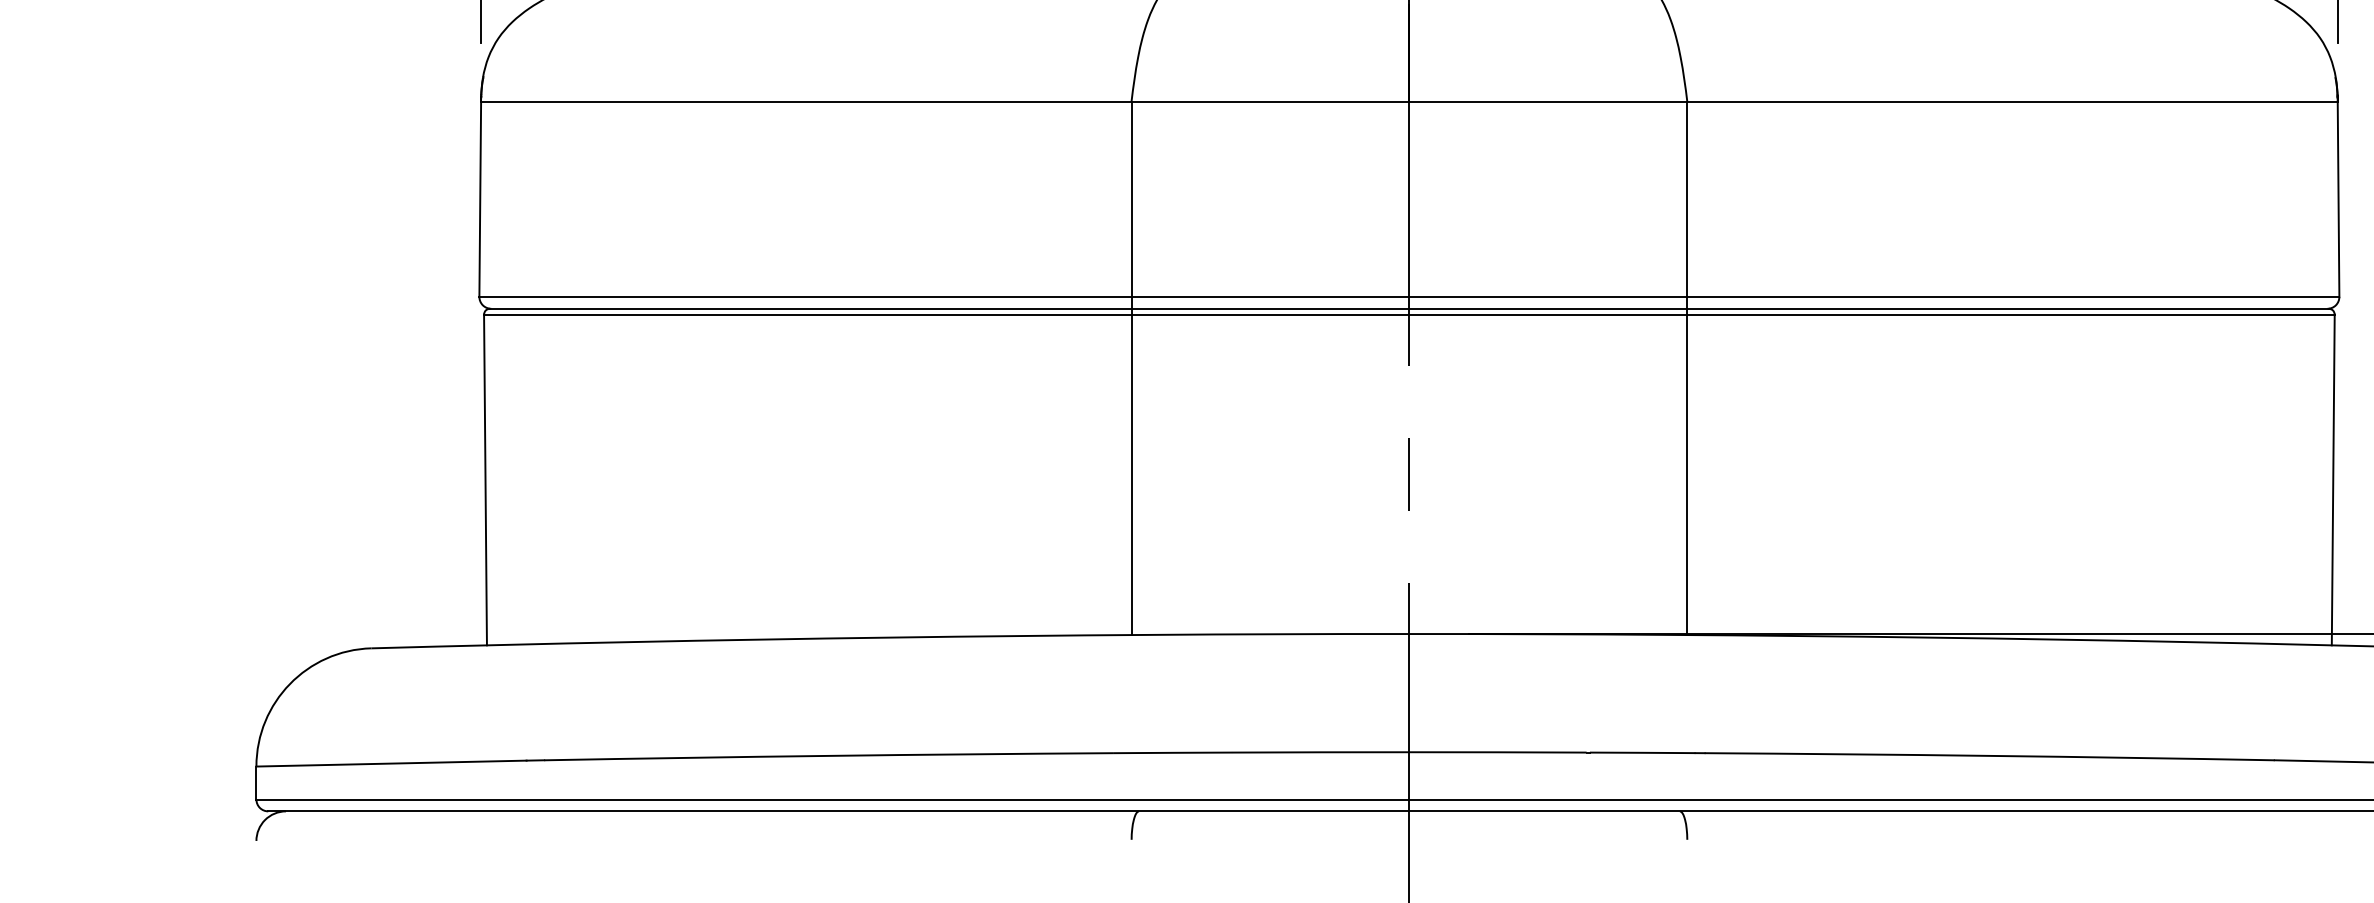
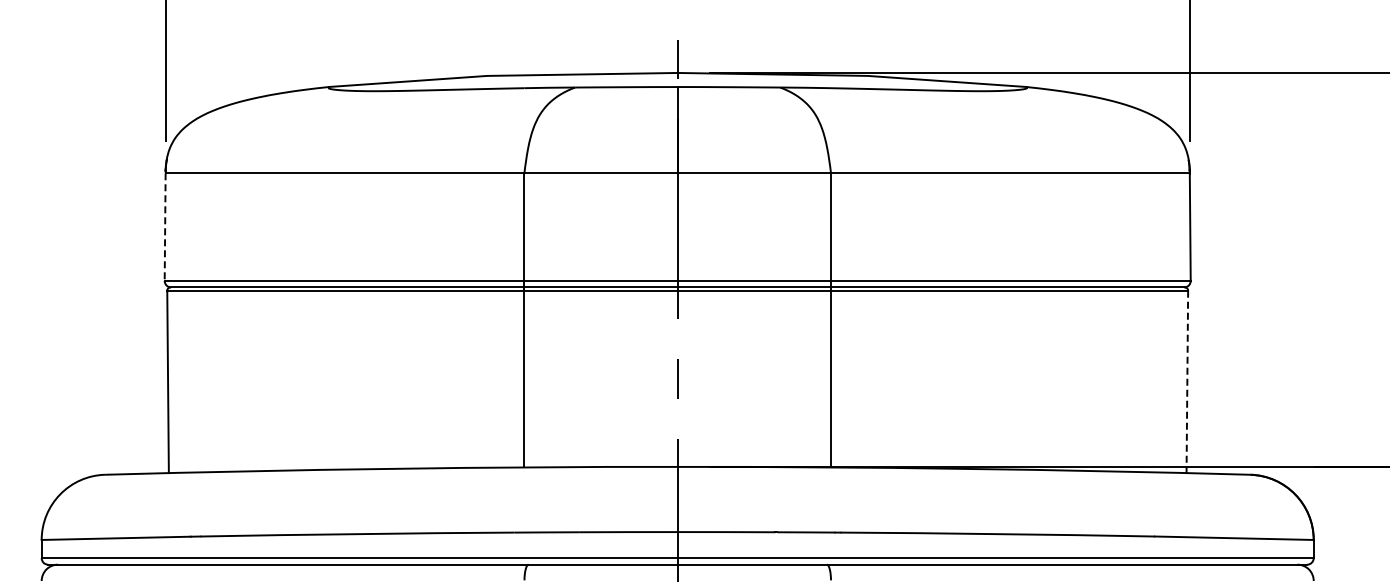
line: (480, 200) -> (165, 227), solid -> dashed
line: (2333, 481) -> (1187, 382), solid -> dashed

